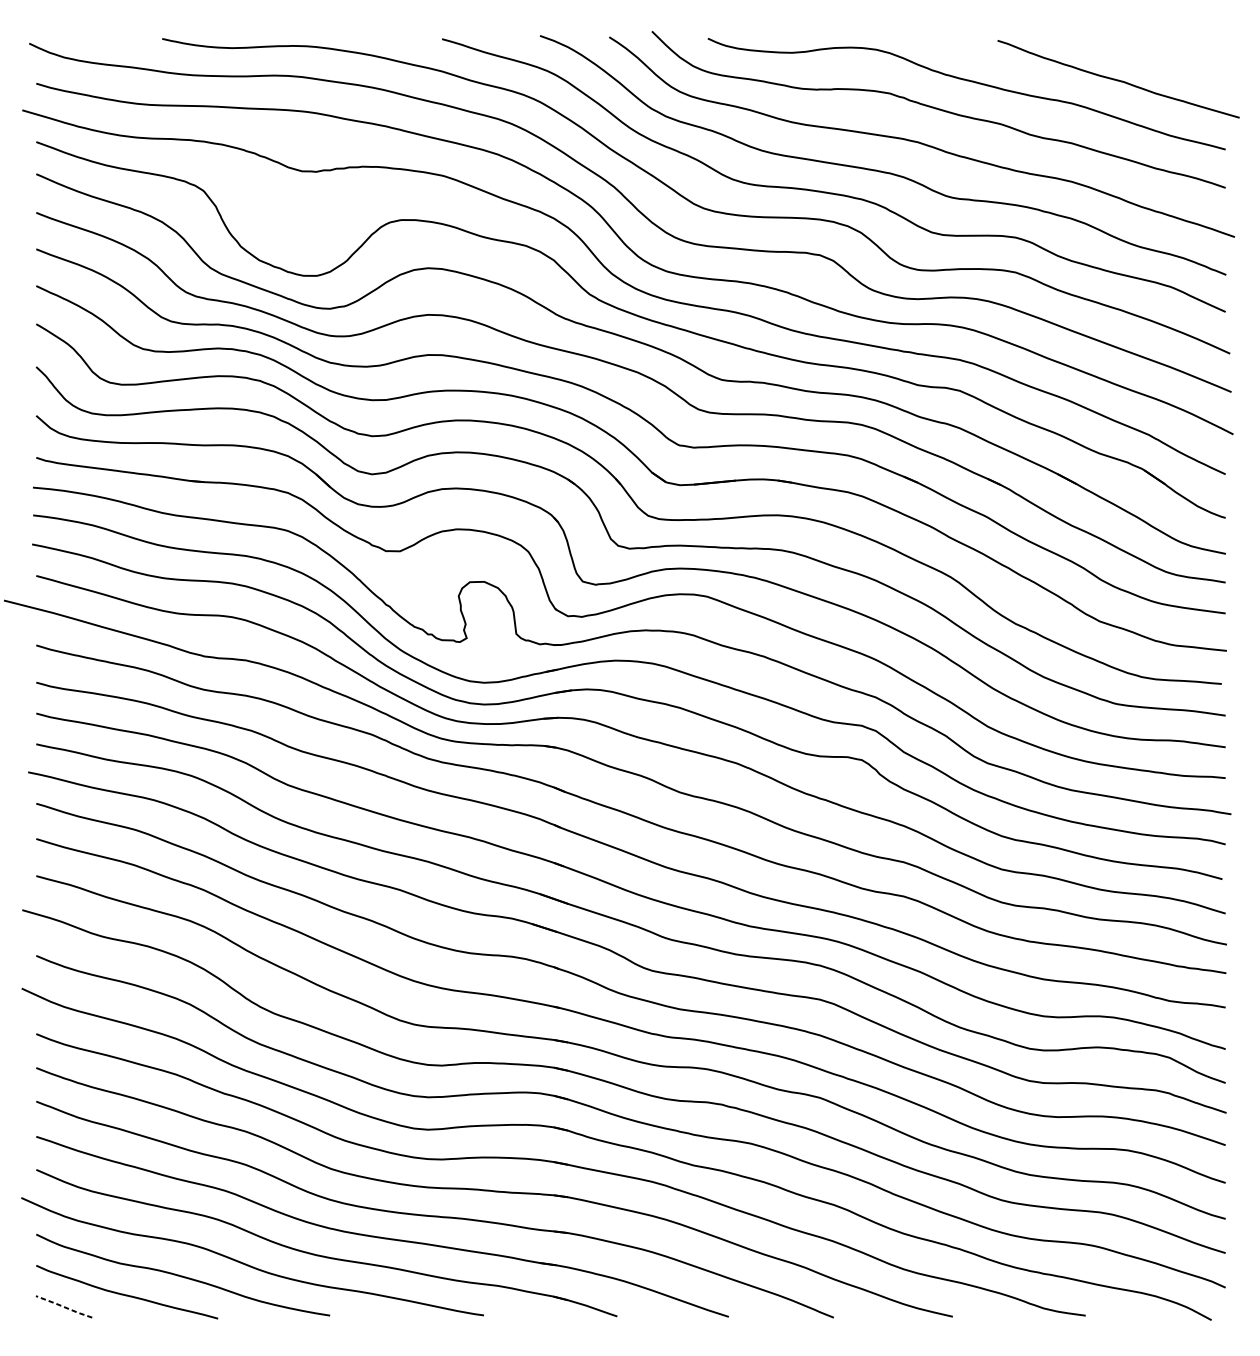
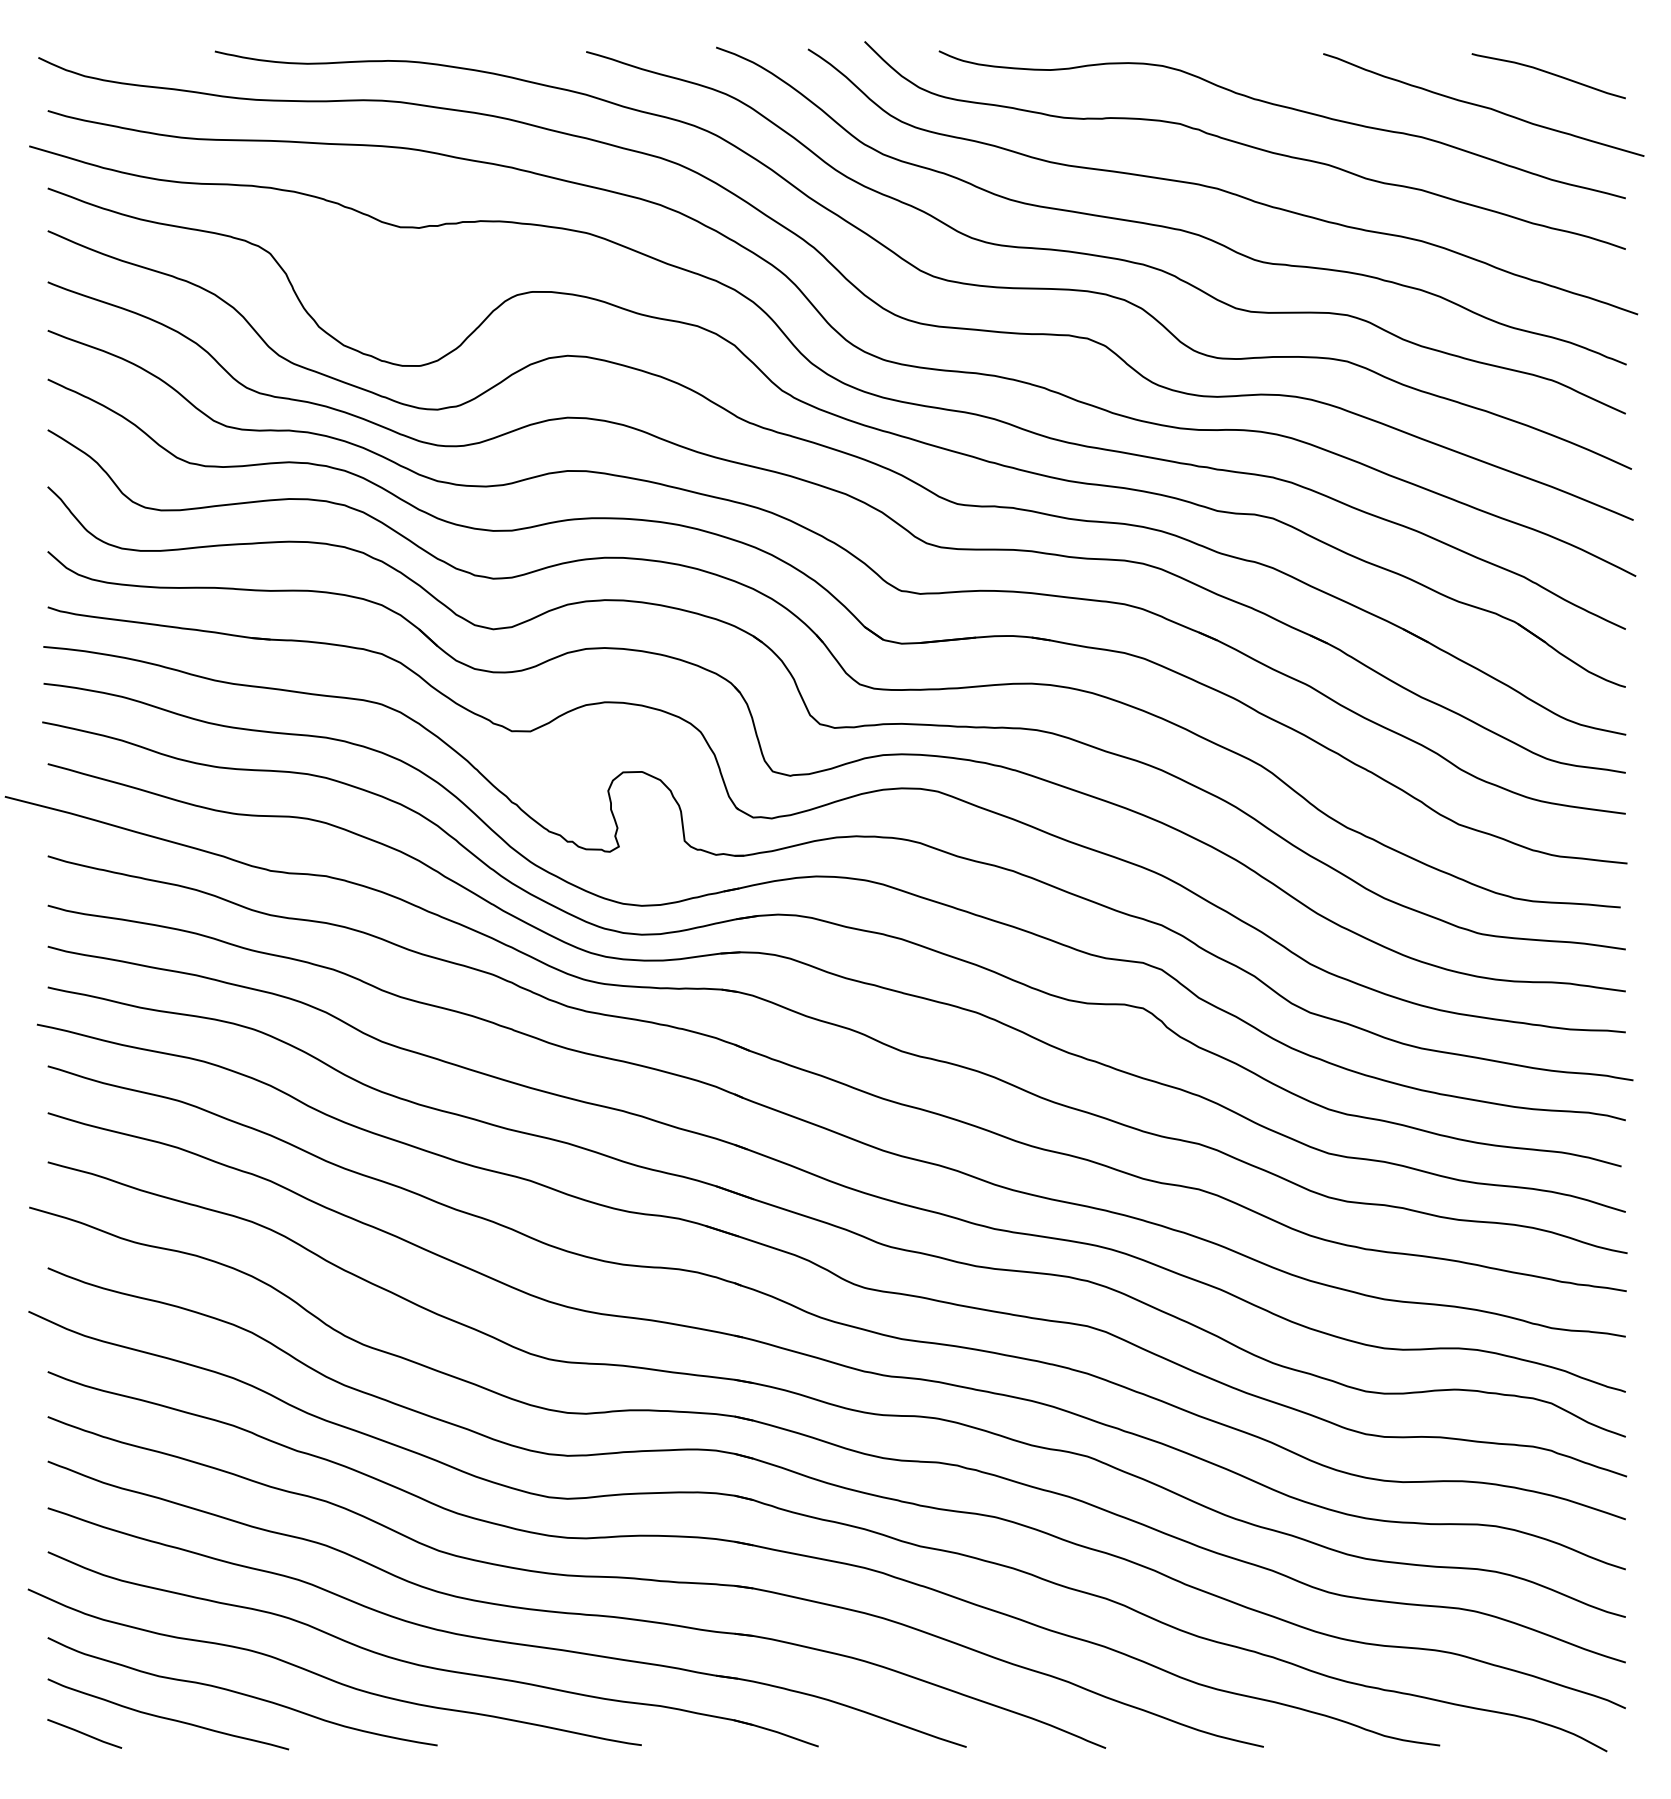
curve: (1168, 56) -> (1550, 74), added
line: (63, 1306) -> (84, 1733), dashed -> solid

